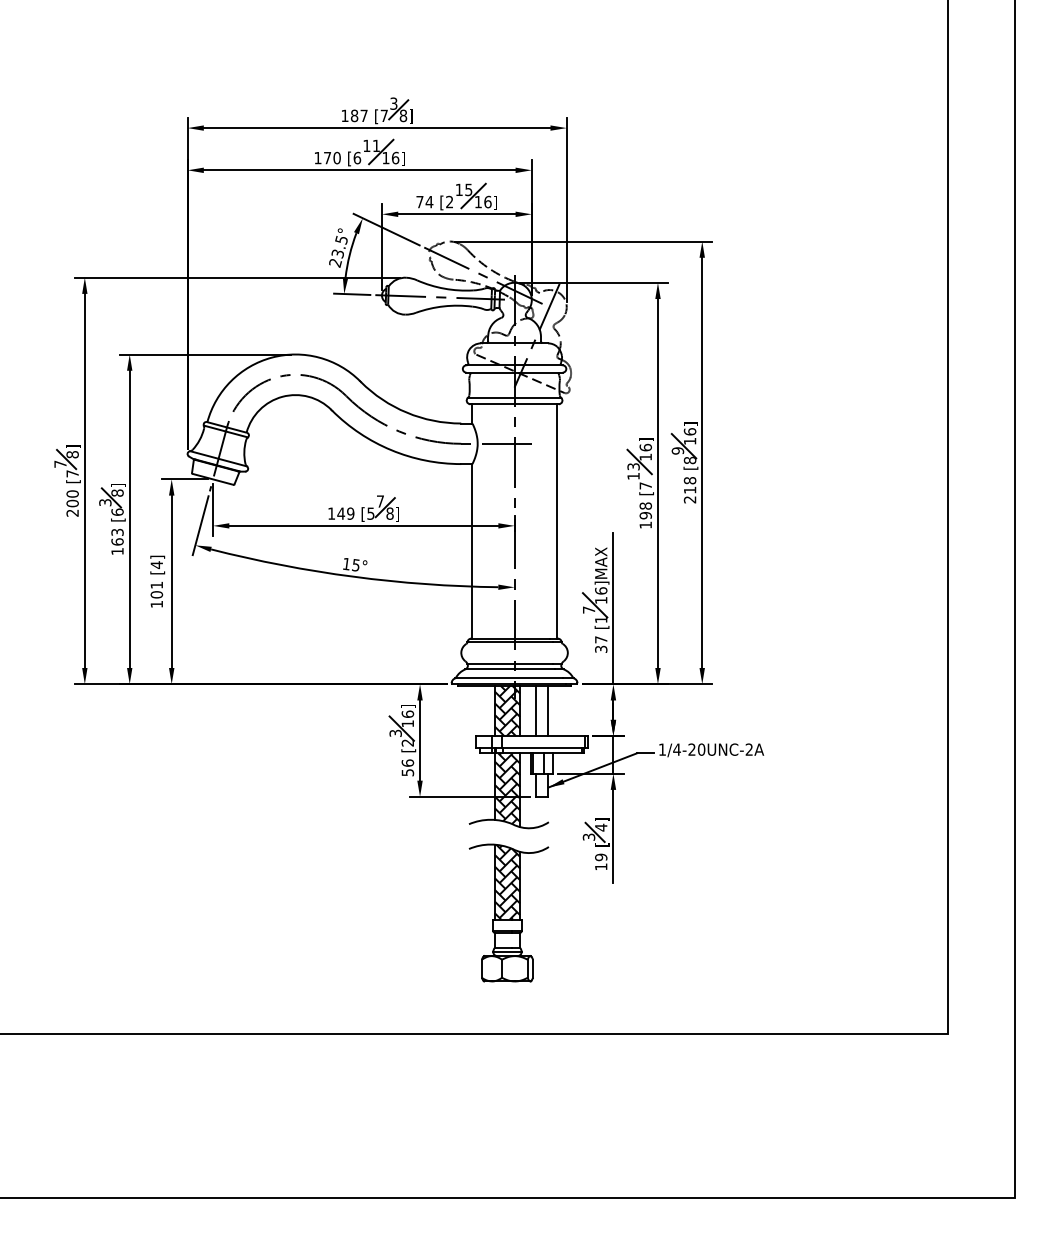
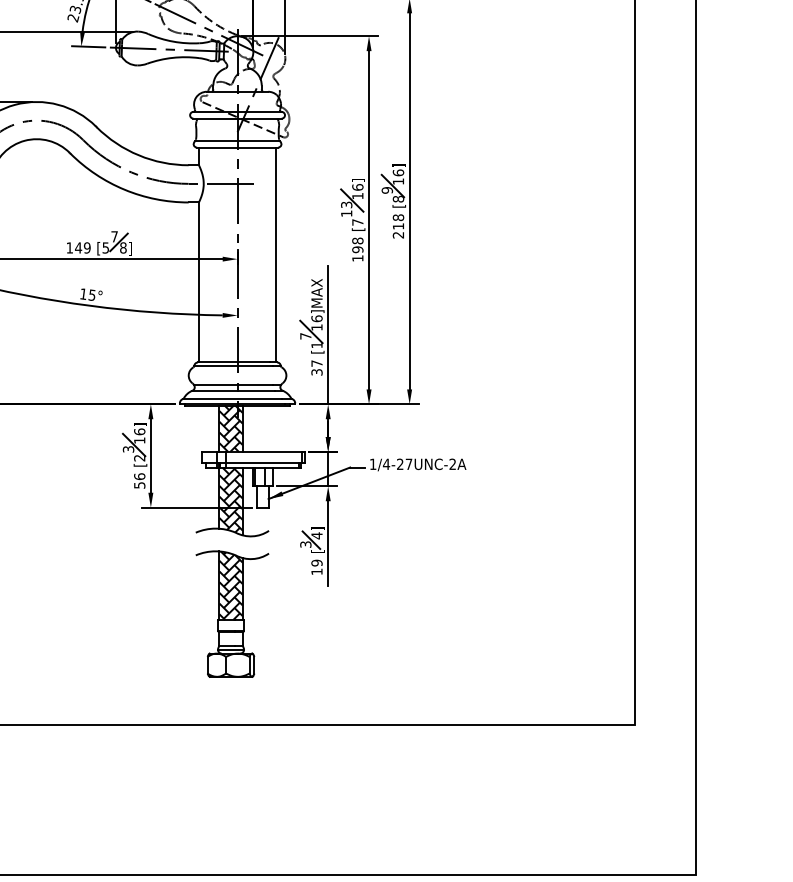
line: (535, 710) -> (256, 428), removed
line: (548, 710) -> (268, 428), removed
text: (701, 749) -> (408, 464), 1/4-20UNC-2A -> 1/4-27UNC-2A

